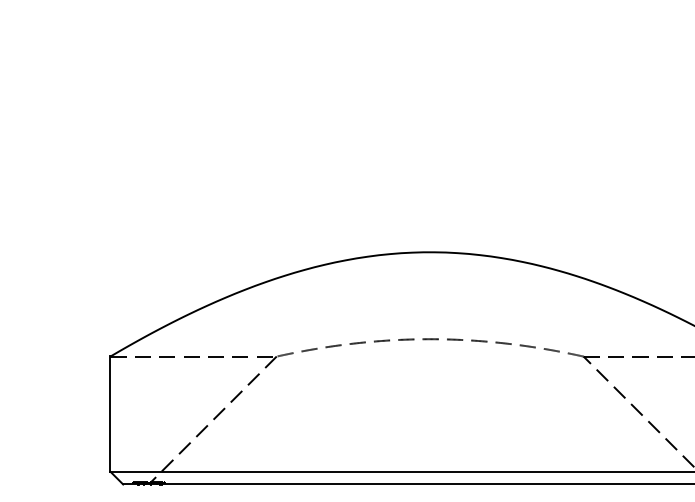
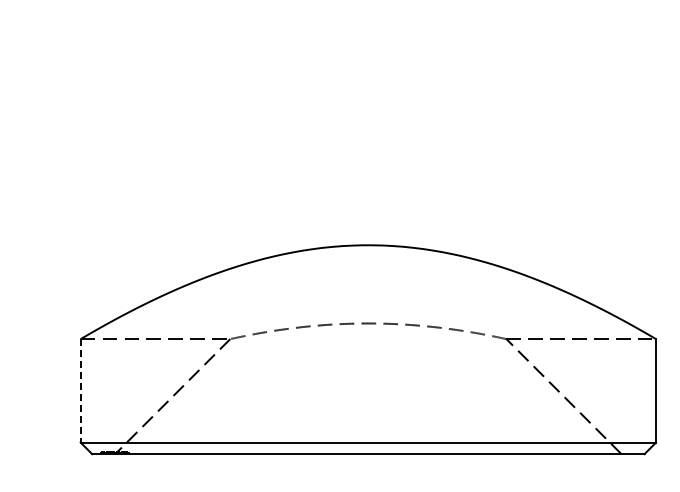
line: (110, 413) -> (80, 390), solid -> dashed

